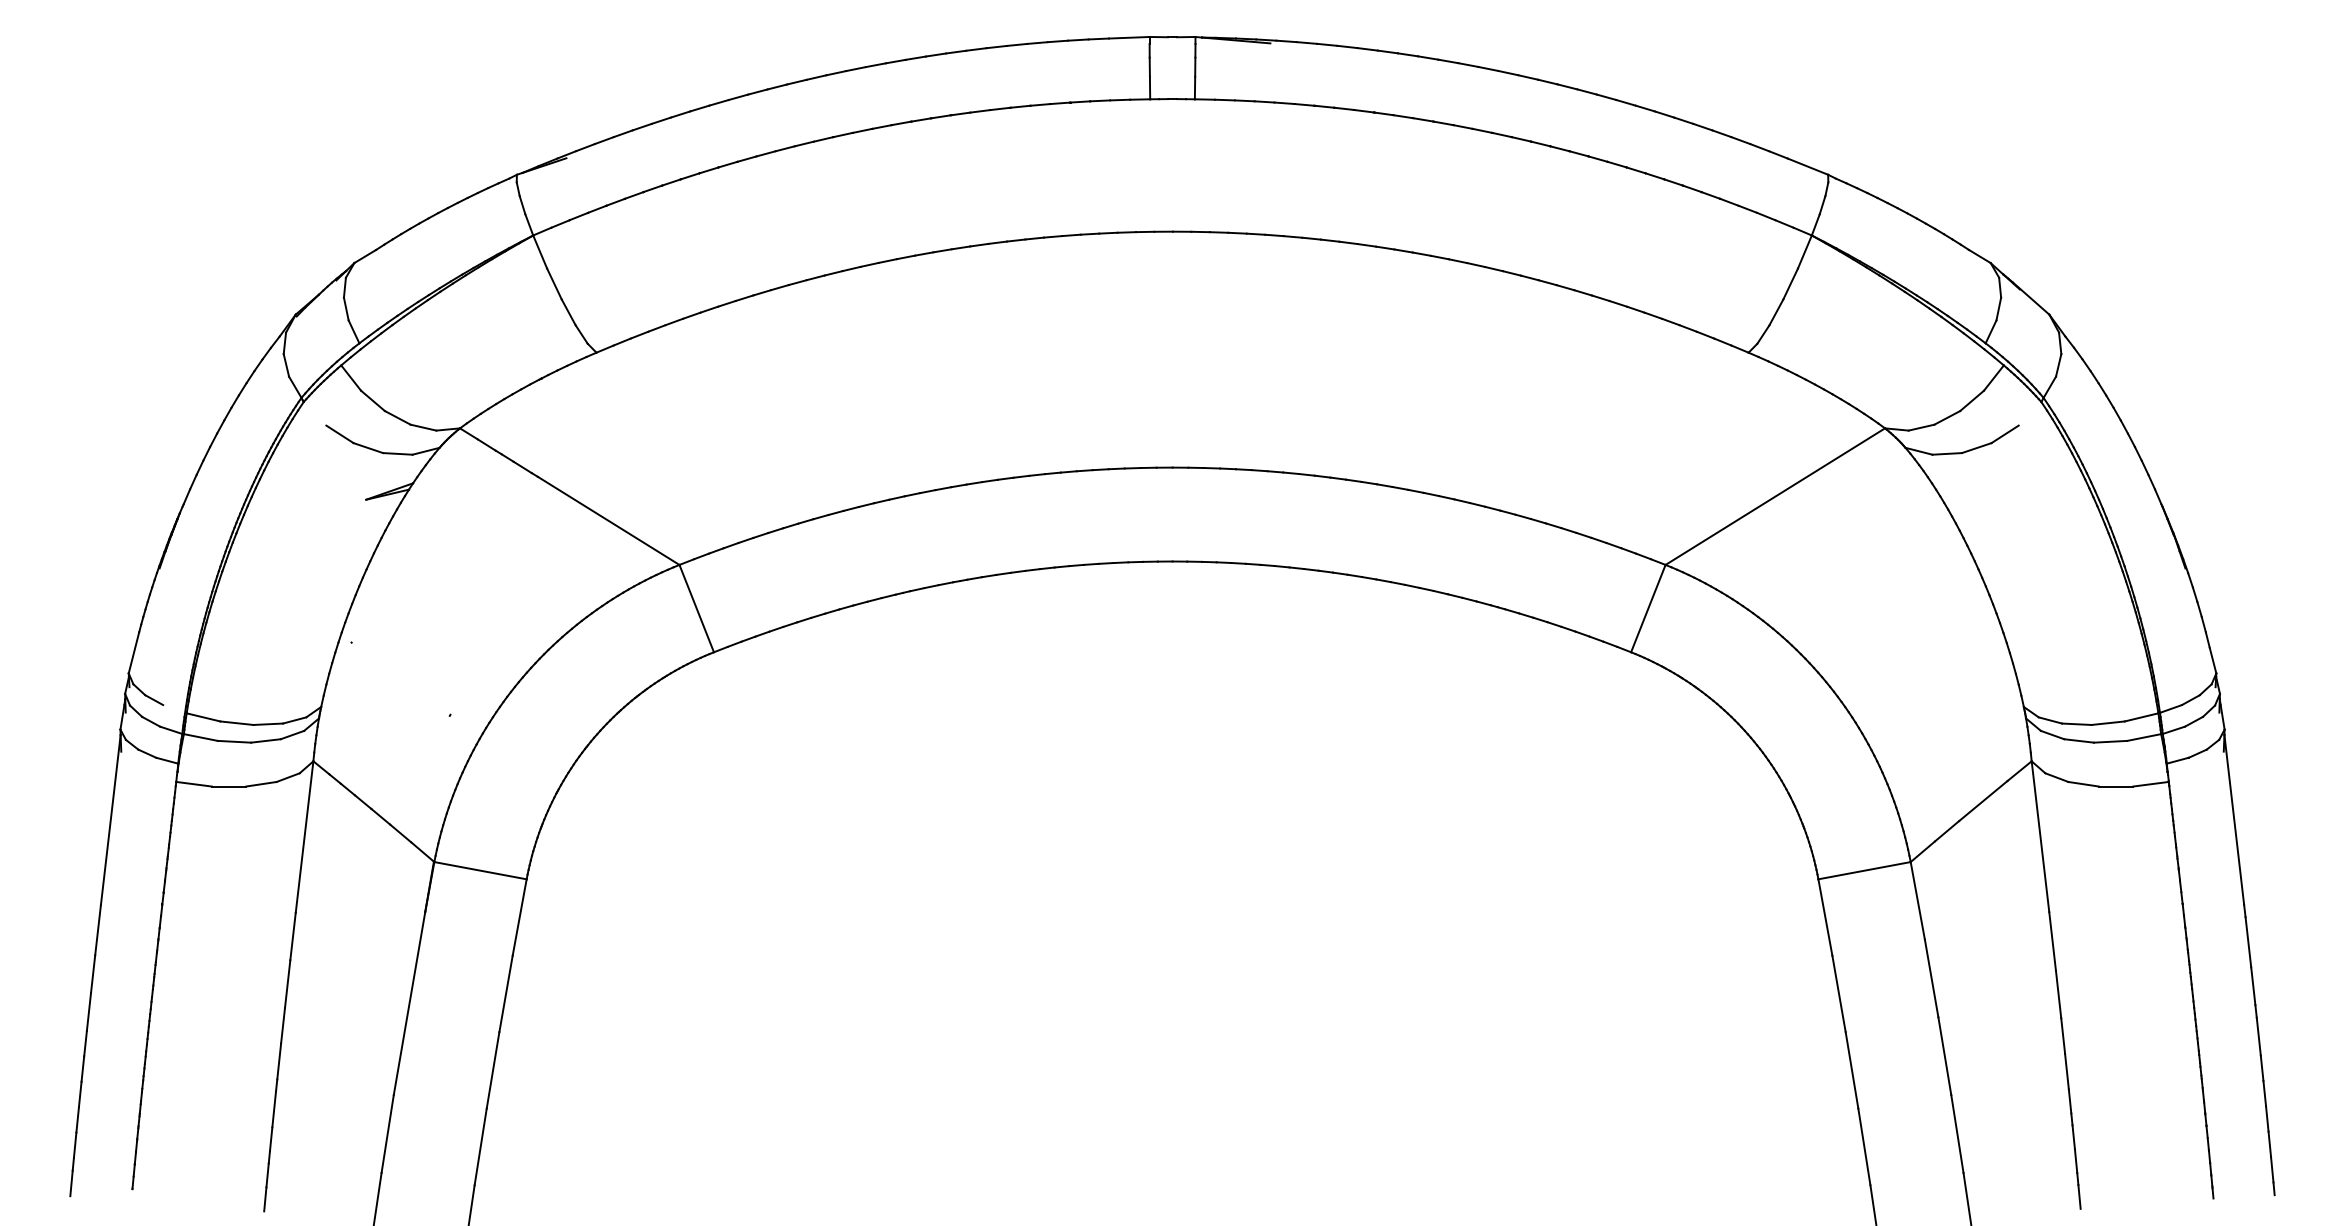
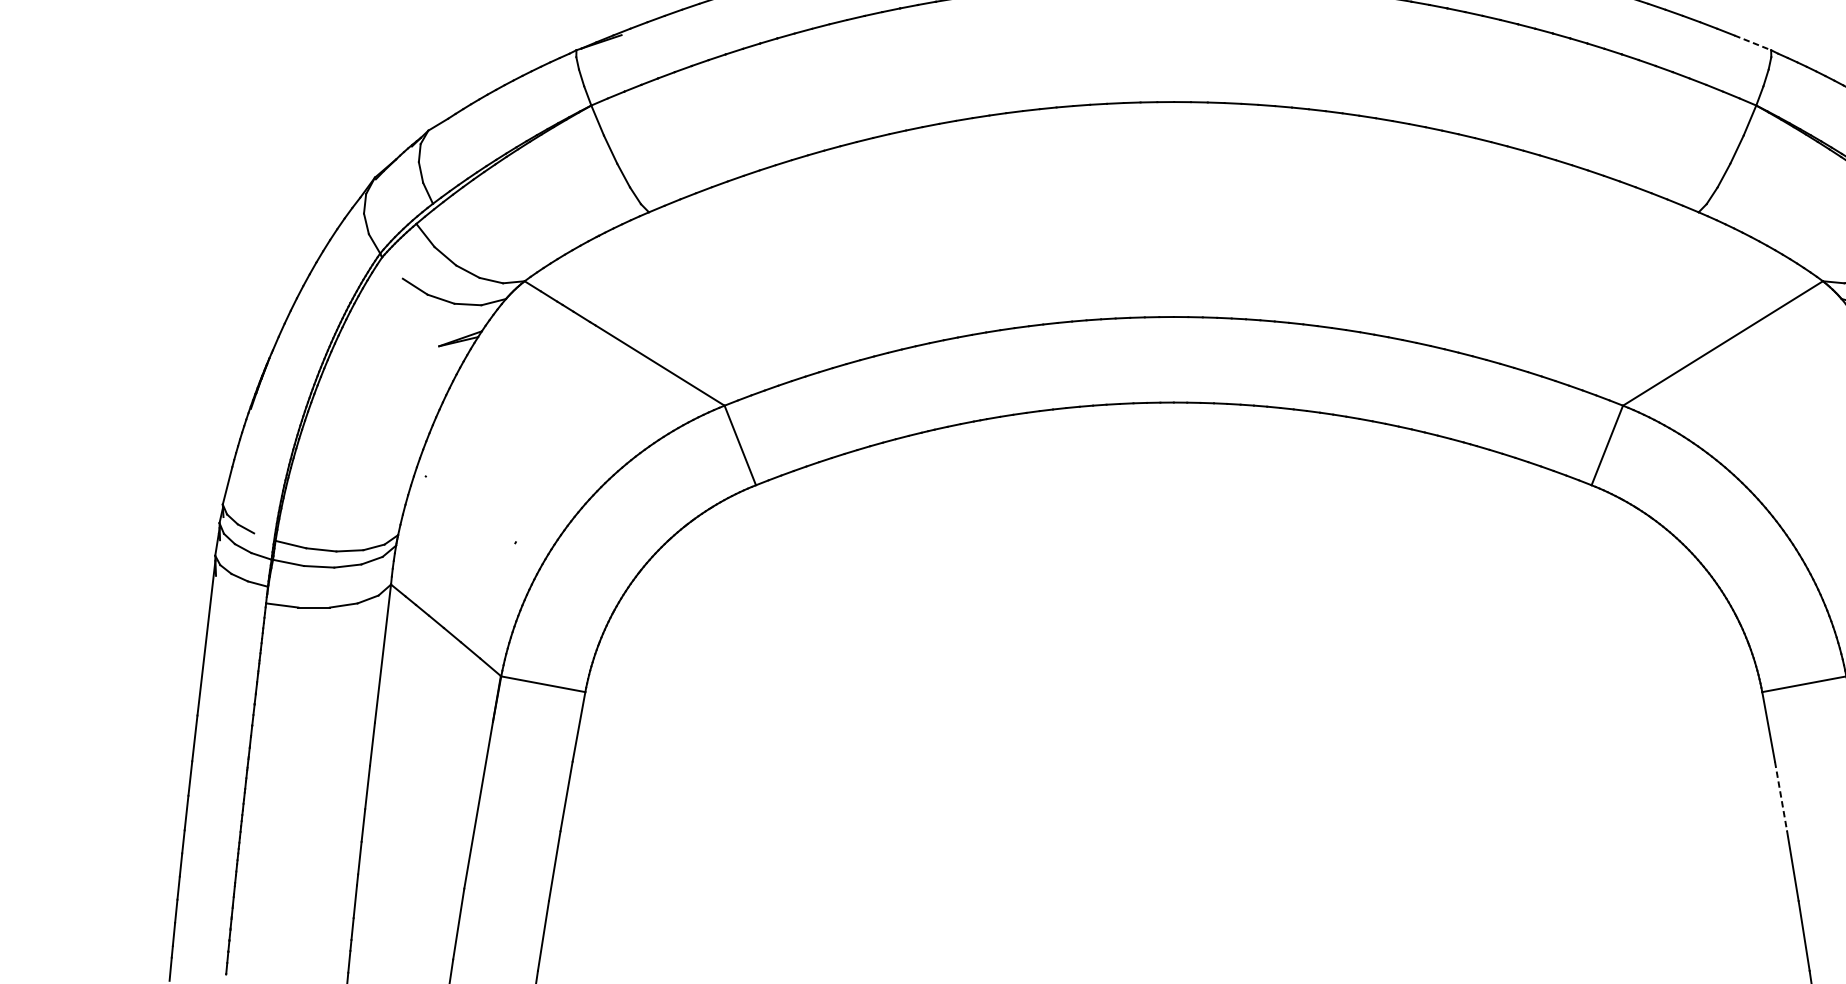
line: (1807, 166) -> (1752, 42), solid -> dashed
line: (1839, 993) -> (1781, 796), solid -> dashed

